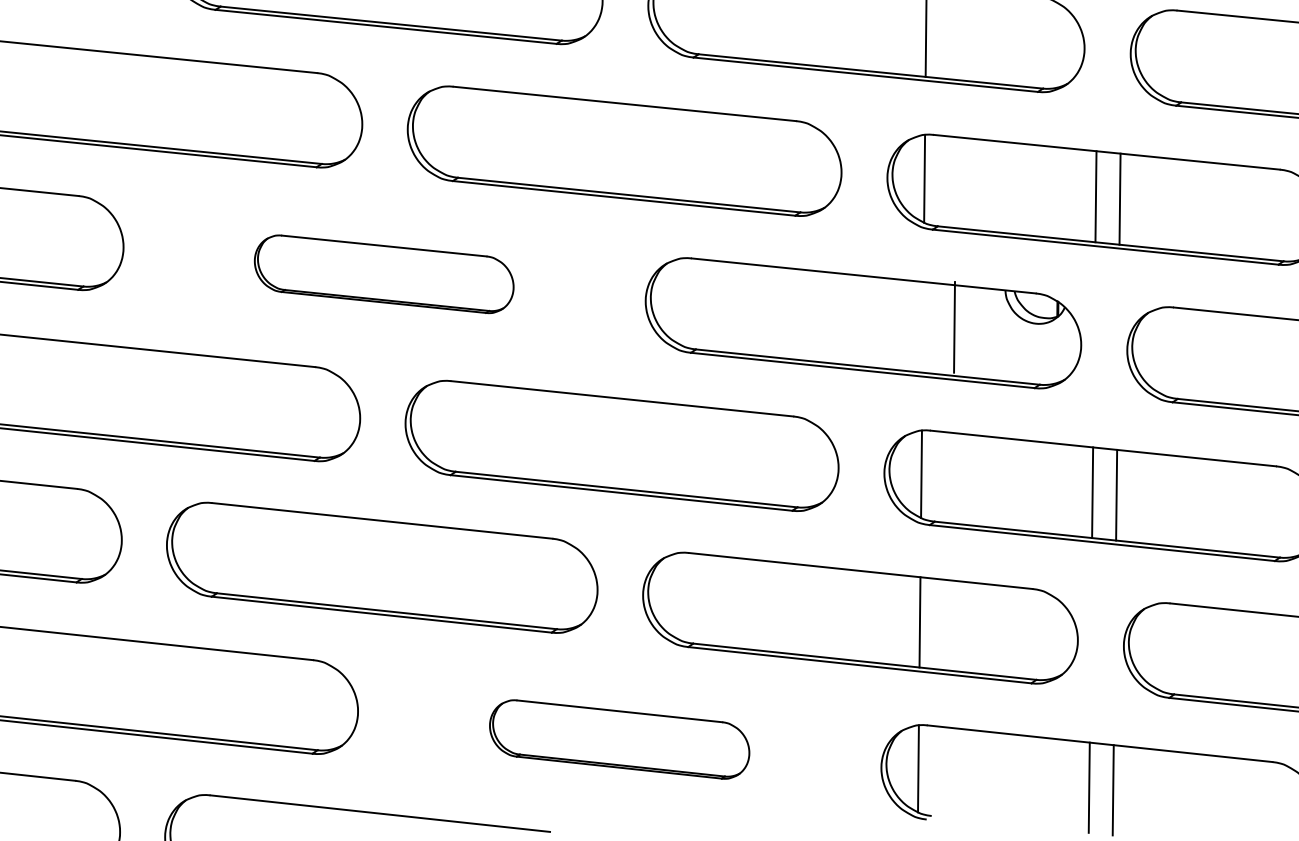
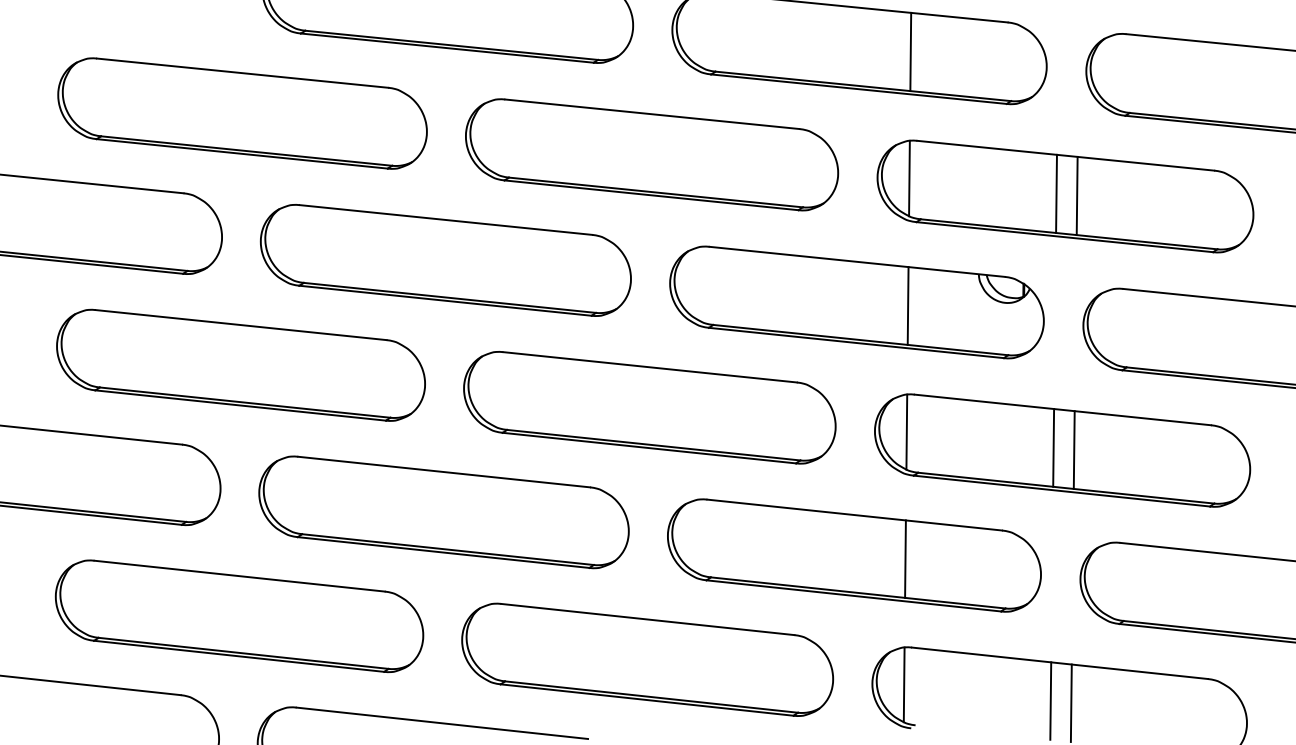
part: (383, 274) -> (445, 260), size x1.67
line: (953, 326) -> (907, 305), moved
part: (619, 739) -> (647, 659), size x1.67

